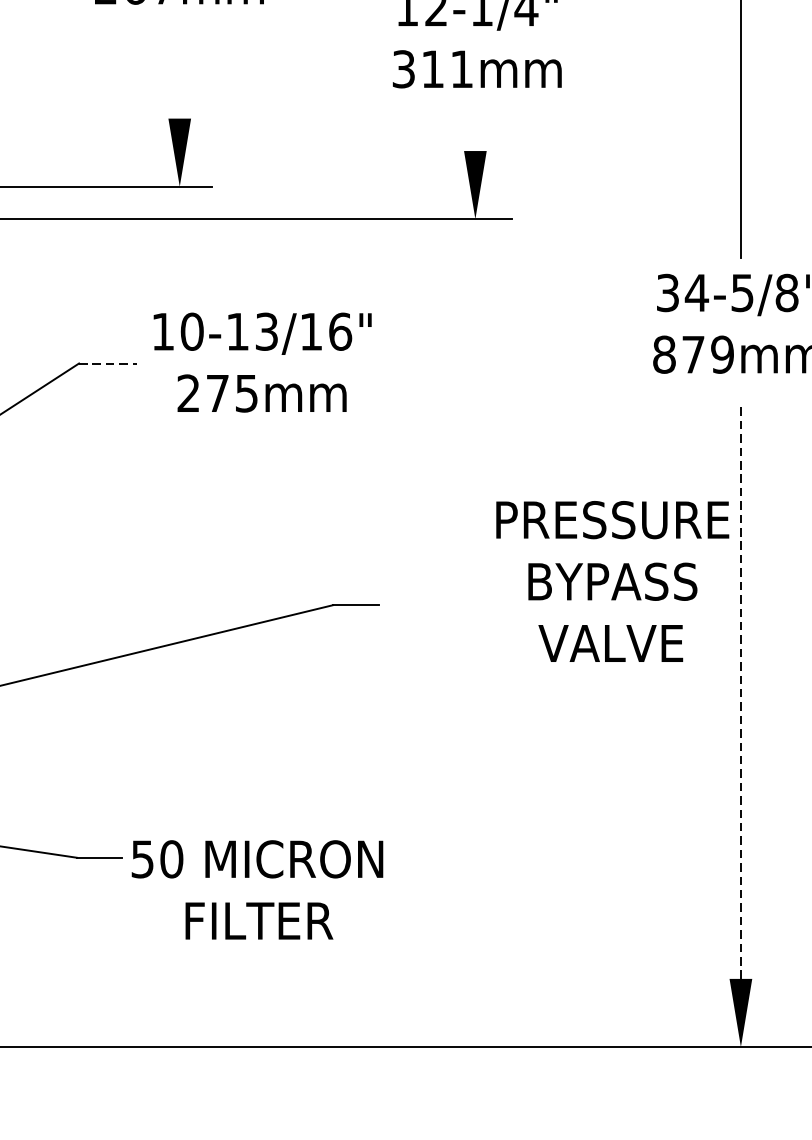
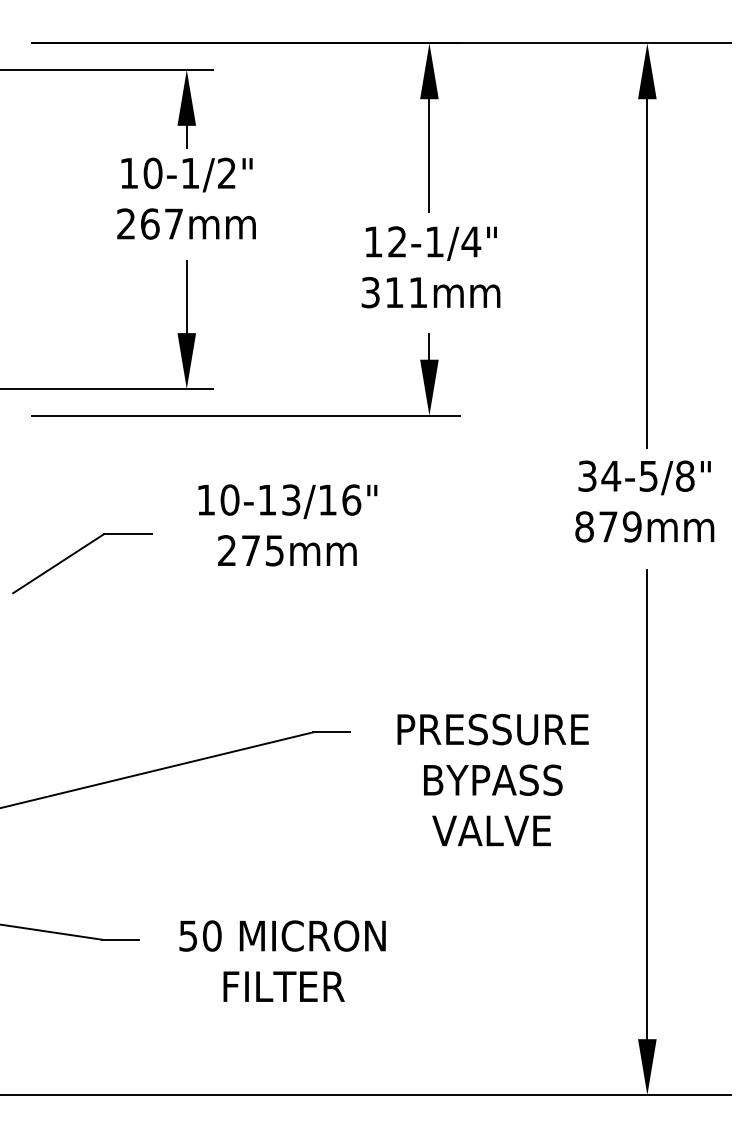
line: (179, 74) -> (186, 296), added
line: (475, 134) -> (429, 346), added
text: (262, 362) -> (287, 525), moved
line: (107, 363) -> (127, 534), dashed -> solid
text: (611, 582) -> (492, 780), moved
line: (741, 692) -> (647, 804), dashed -> solid
text: (257, 889) -> (282, 960), moved

